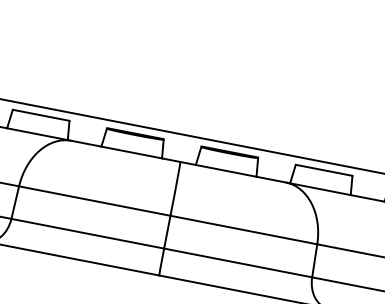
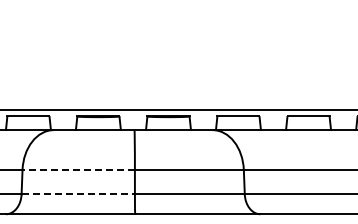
line: (94, 200) -> (78, 169), solid -> dashed
line: (88, 234) -> (78, 194), solid -> dashed

